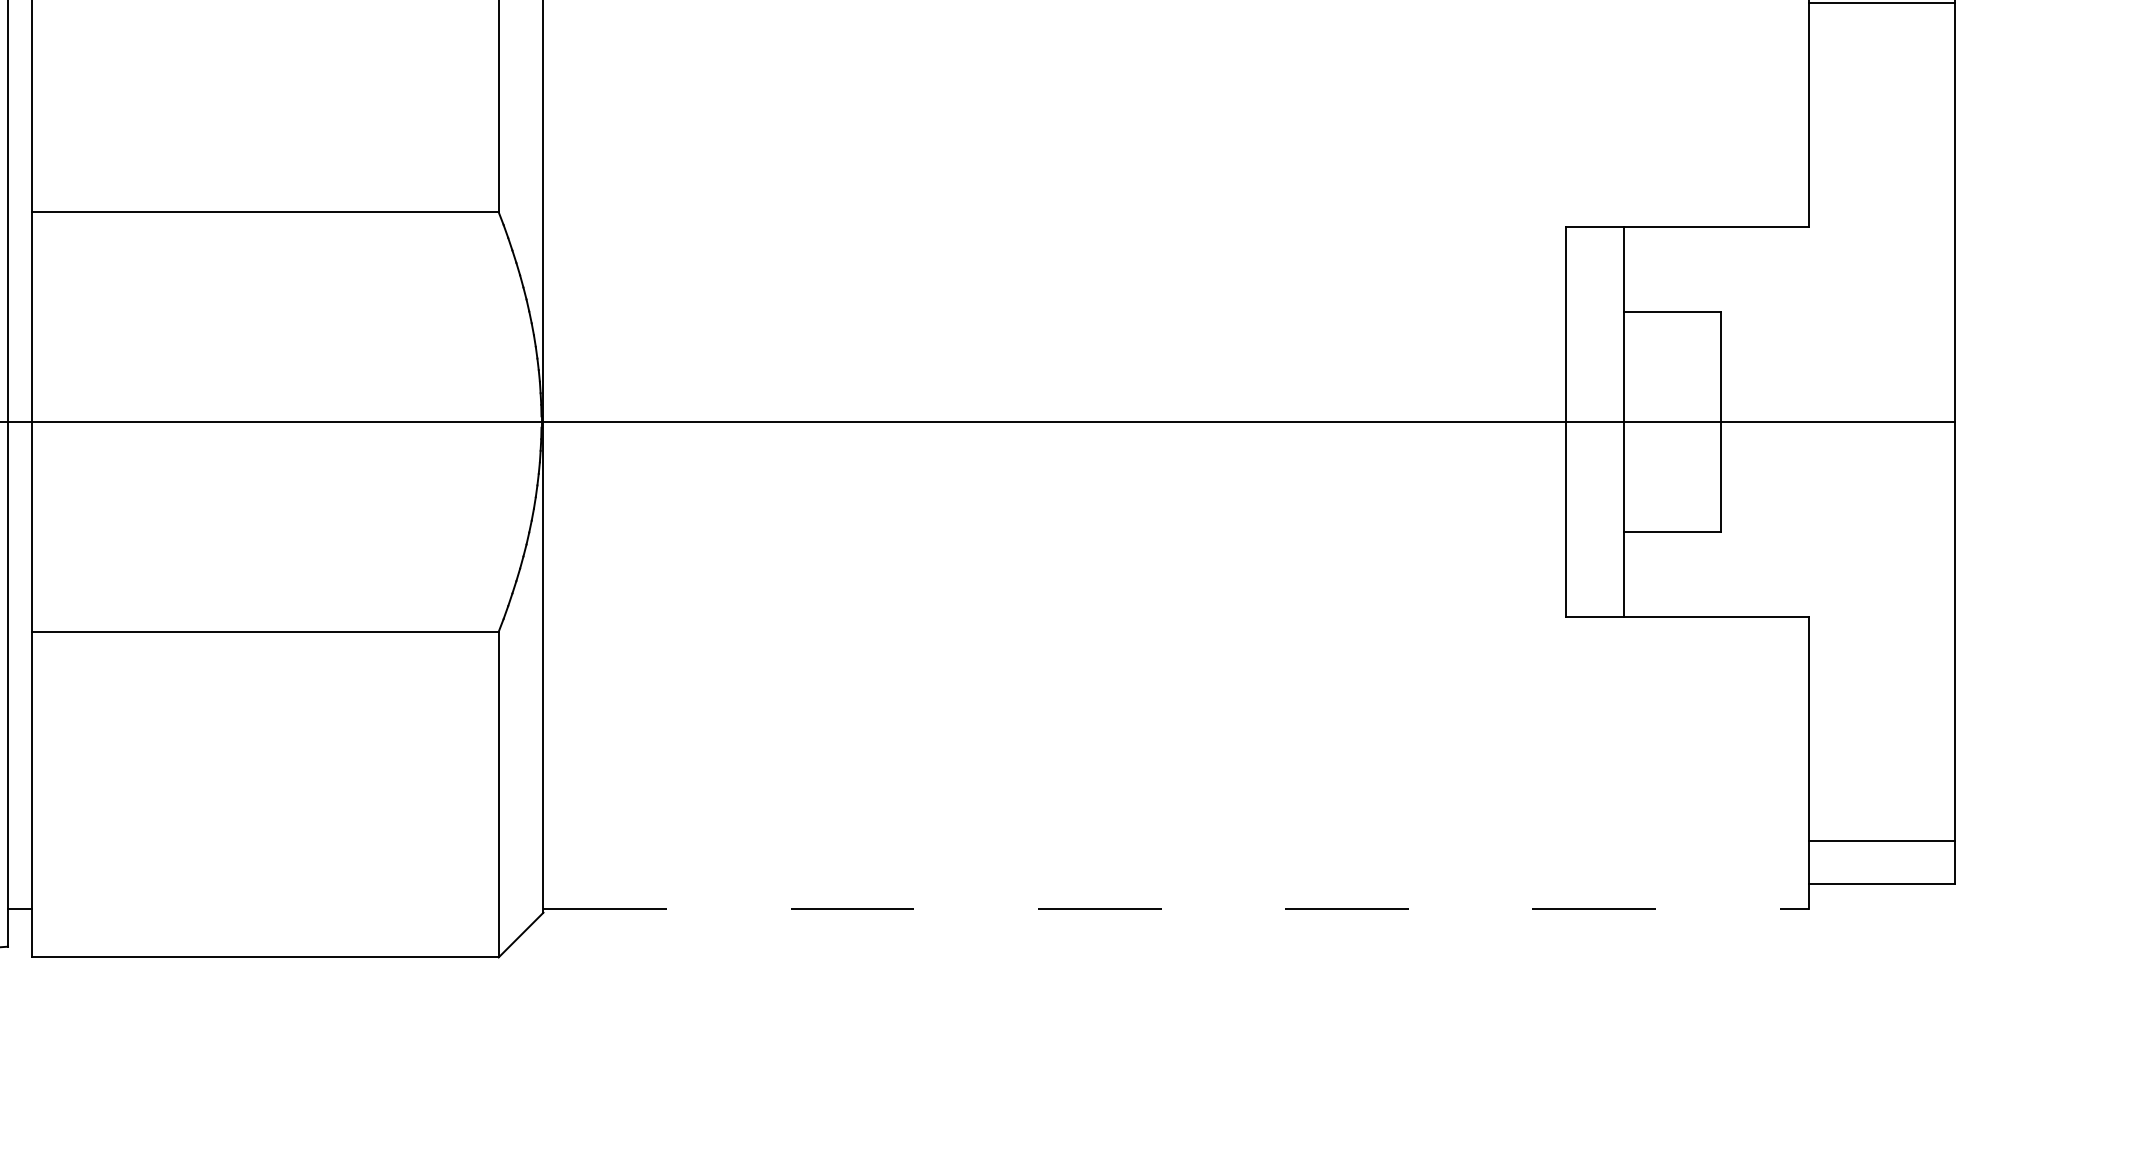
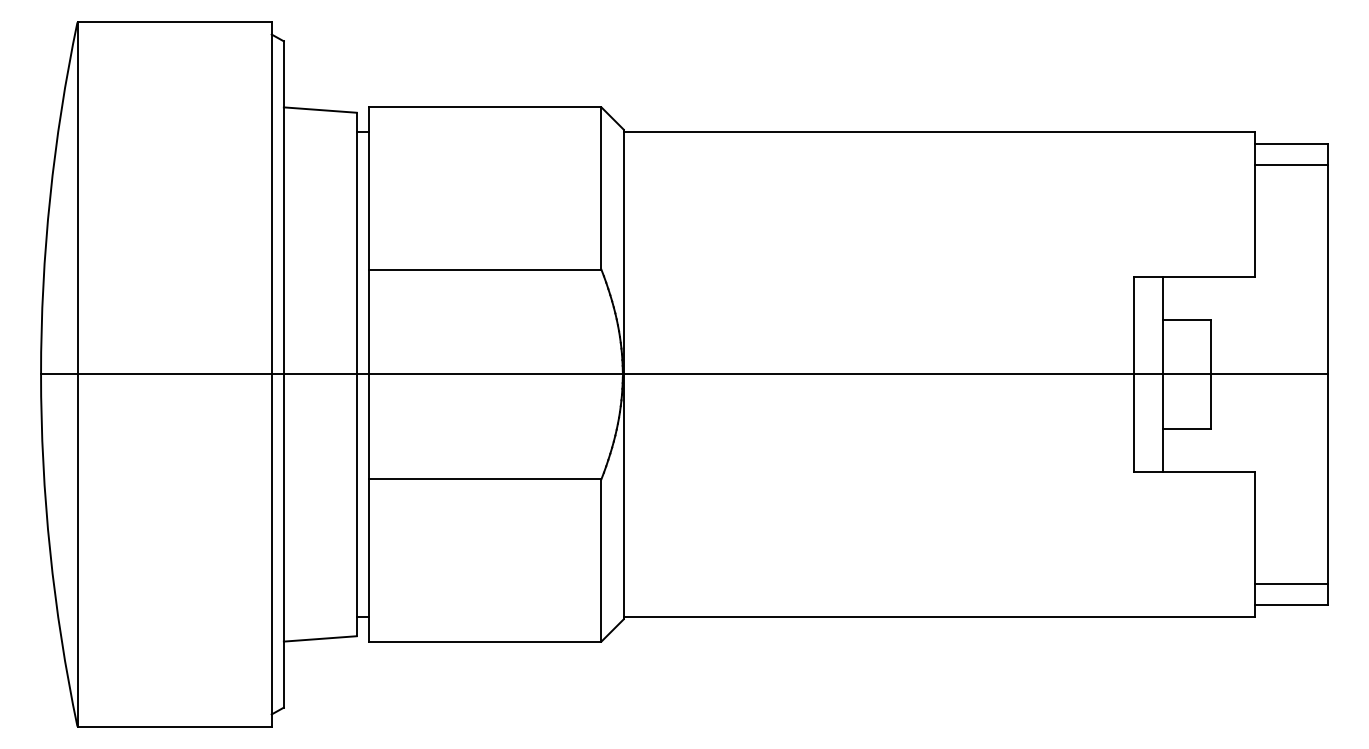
line: (1176, 909) -> (939, 617), dashed -> solid

